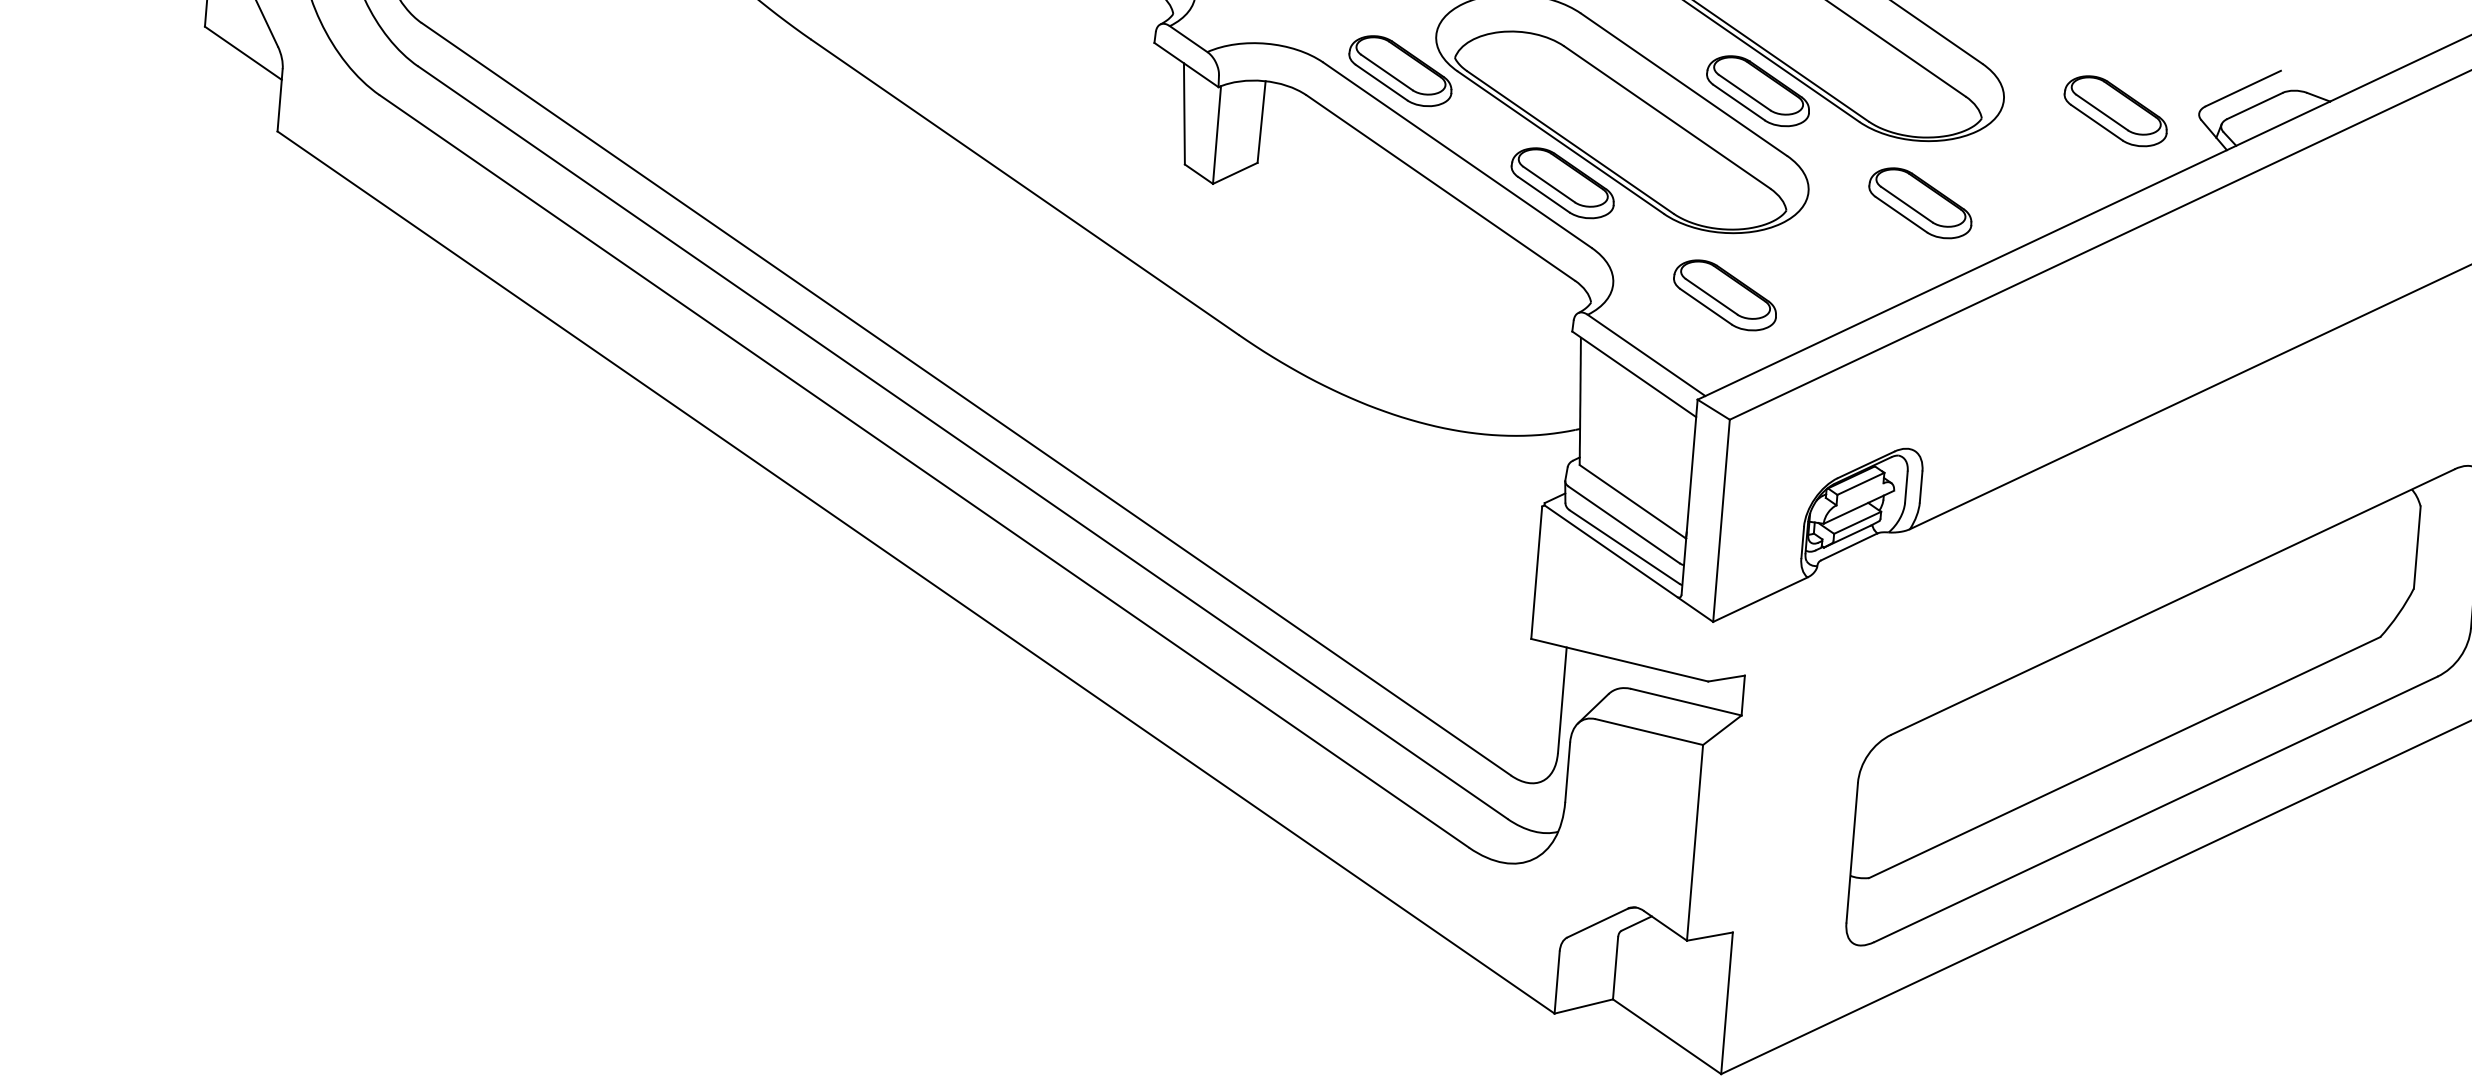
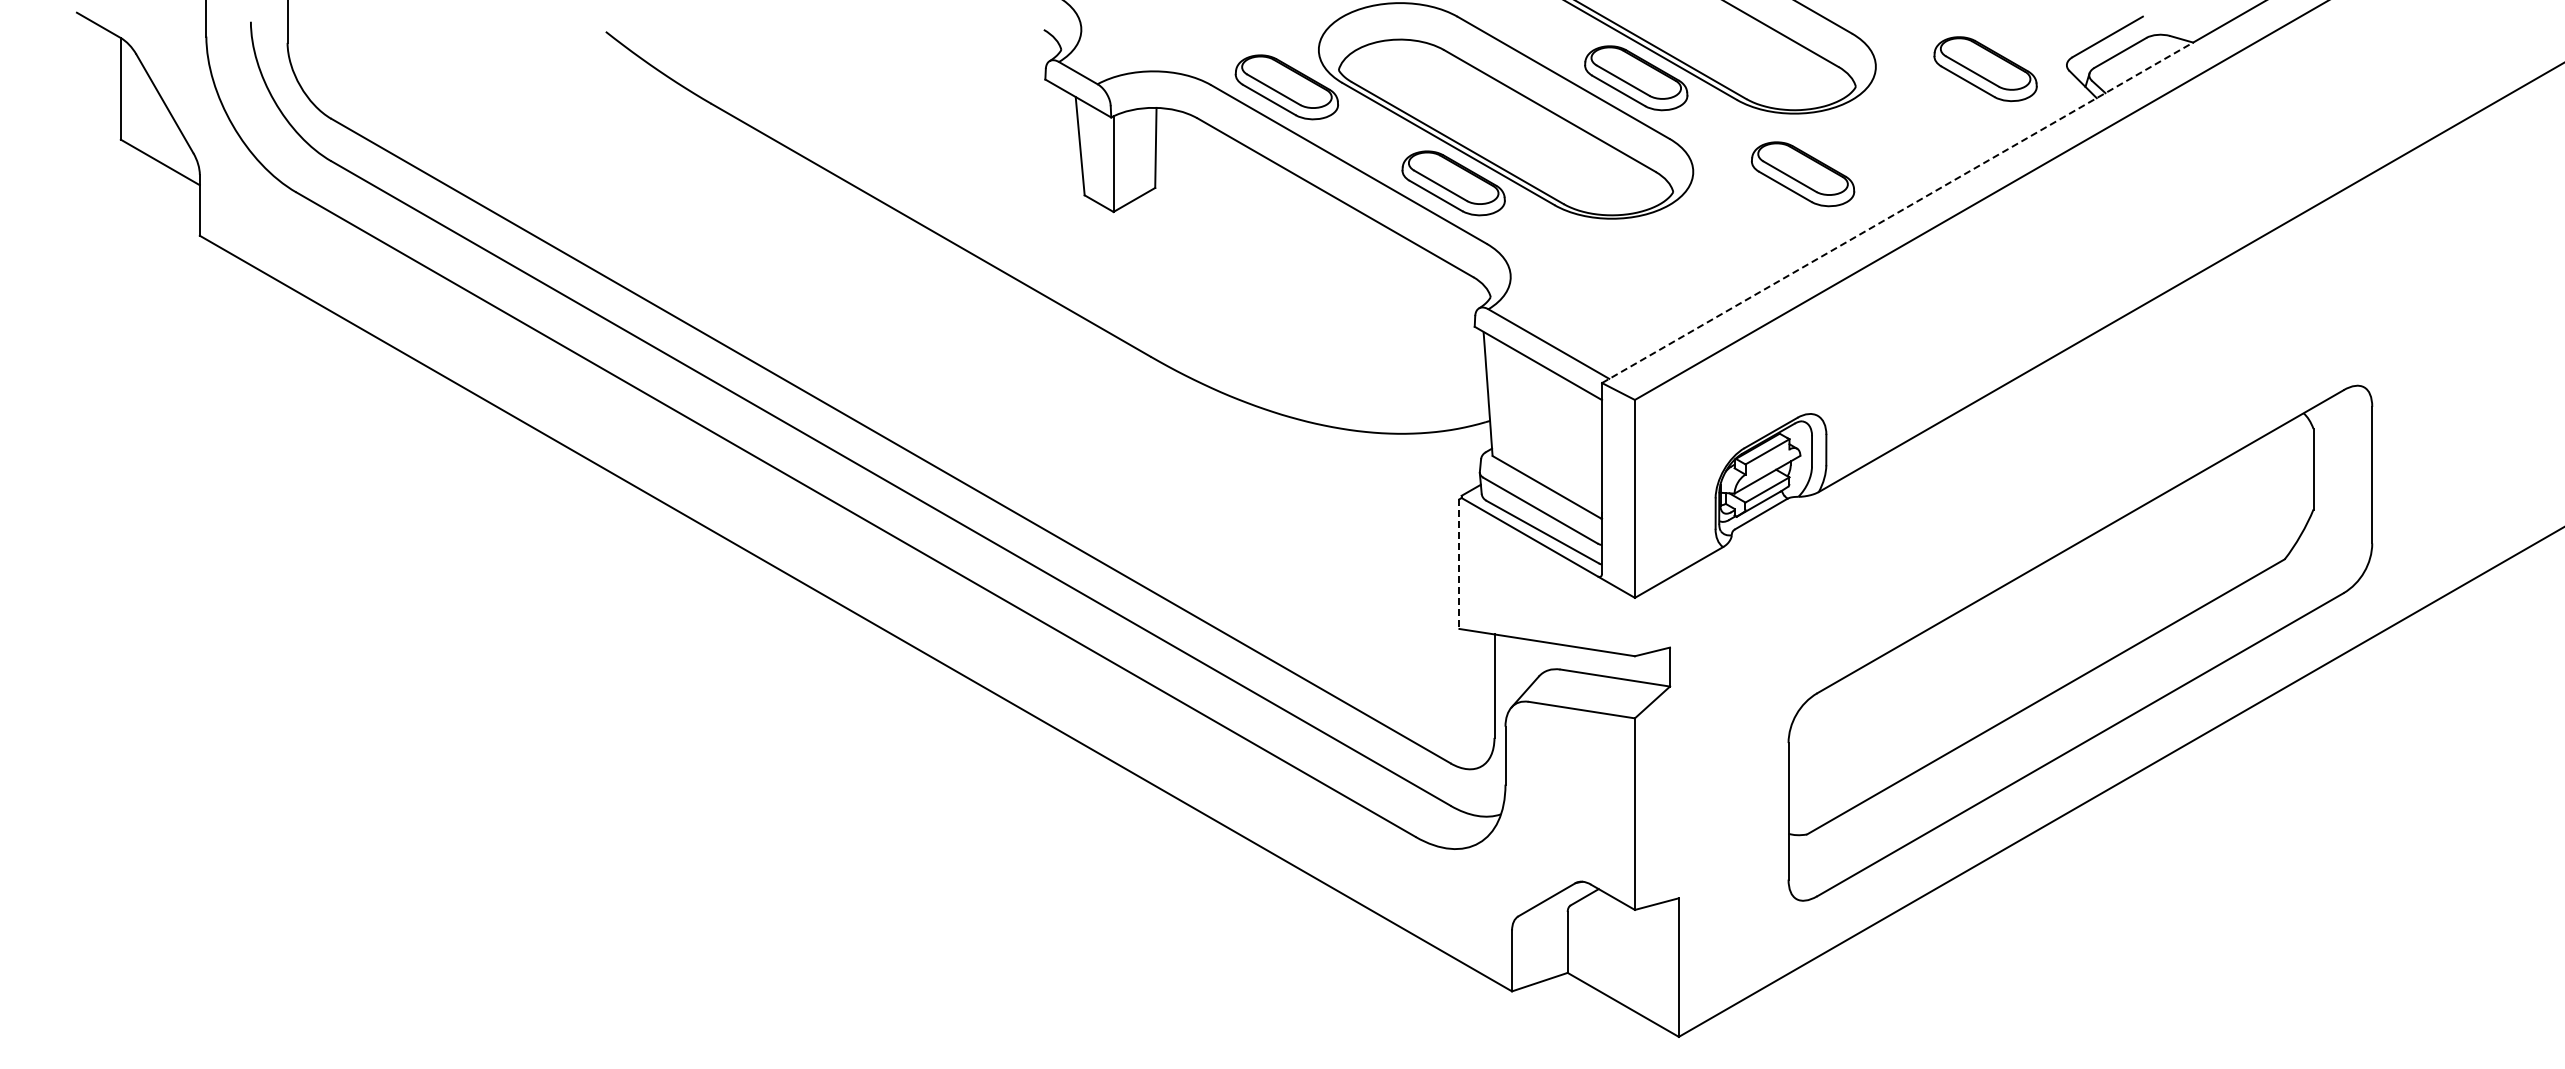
line: (2014, 250) -> (1898, 212), solid -> dashed
part: (1725, 295) -> (1620, 279), removed
line: (1536, 573) -> (1459, 564), solid -> dashed

